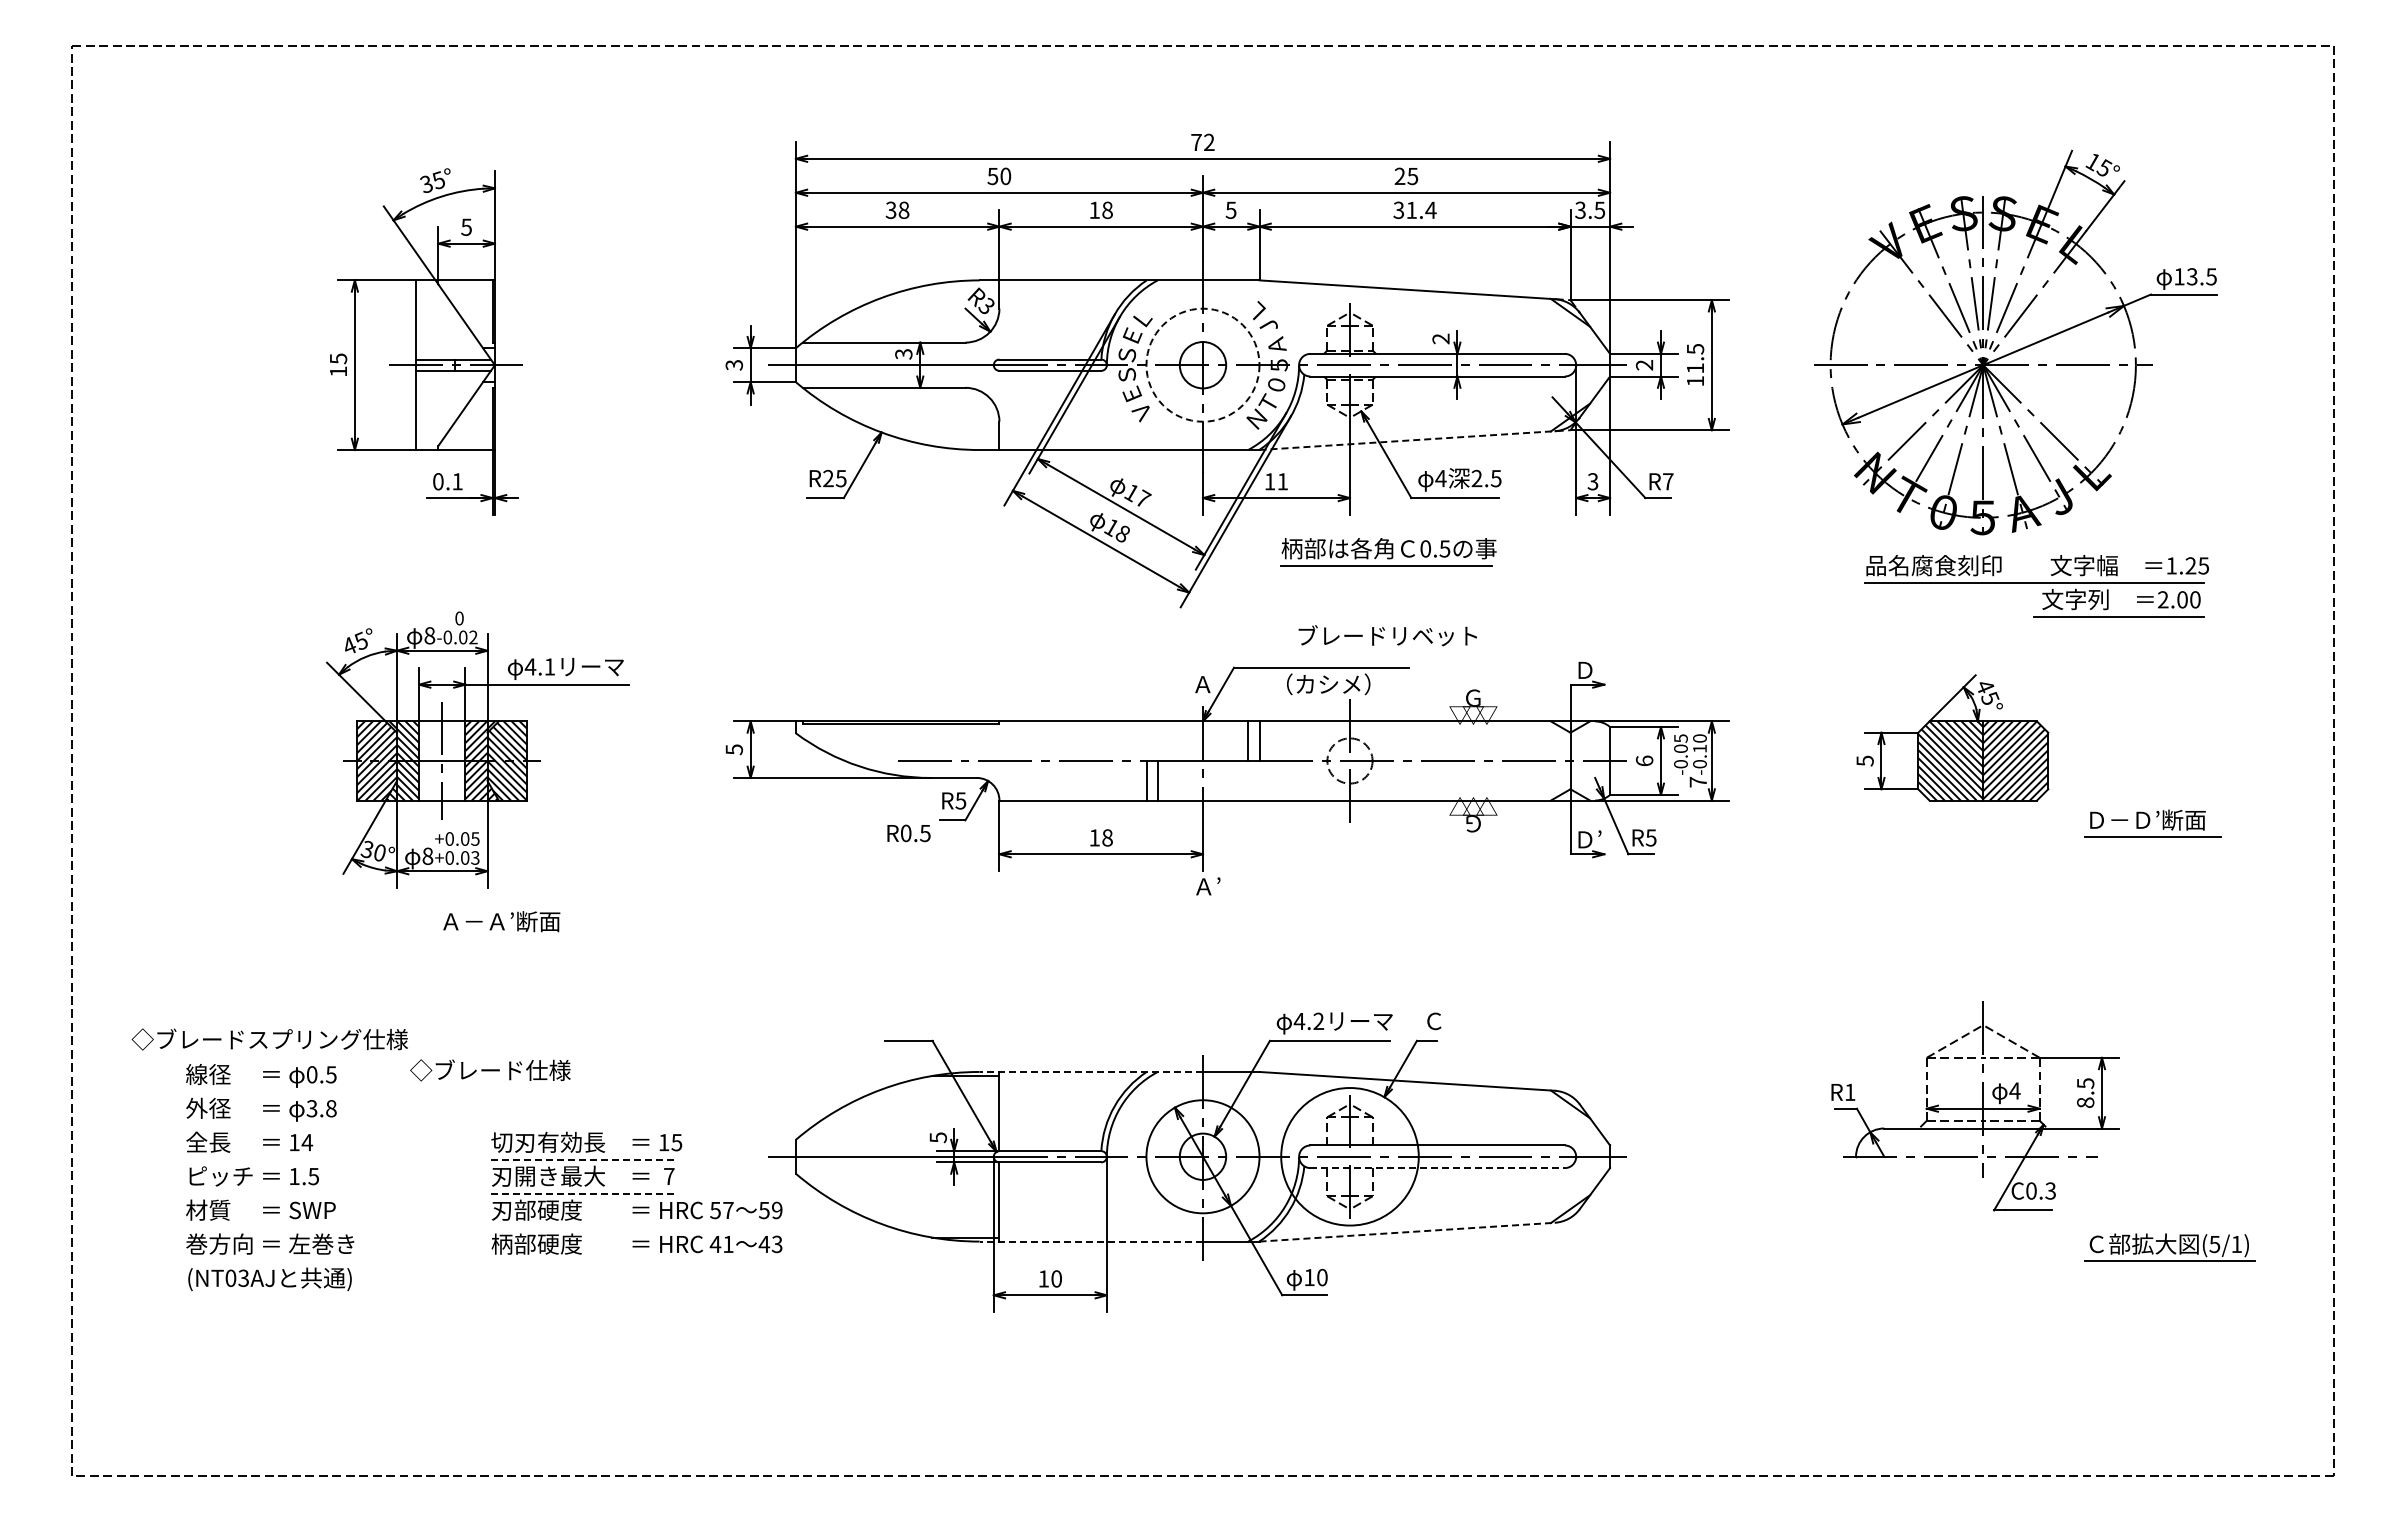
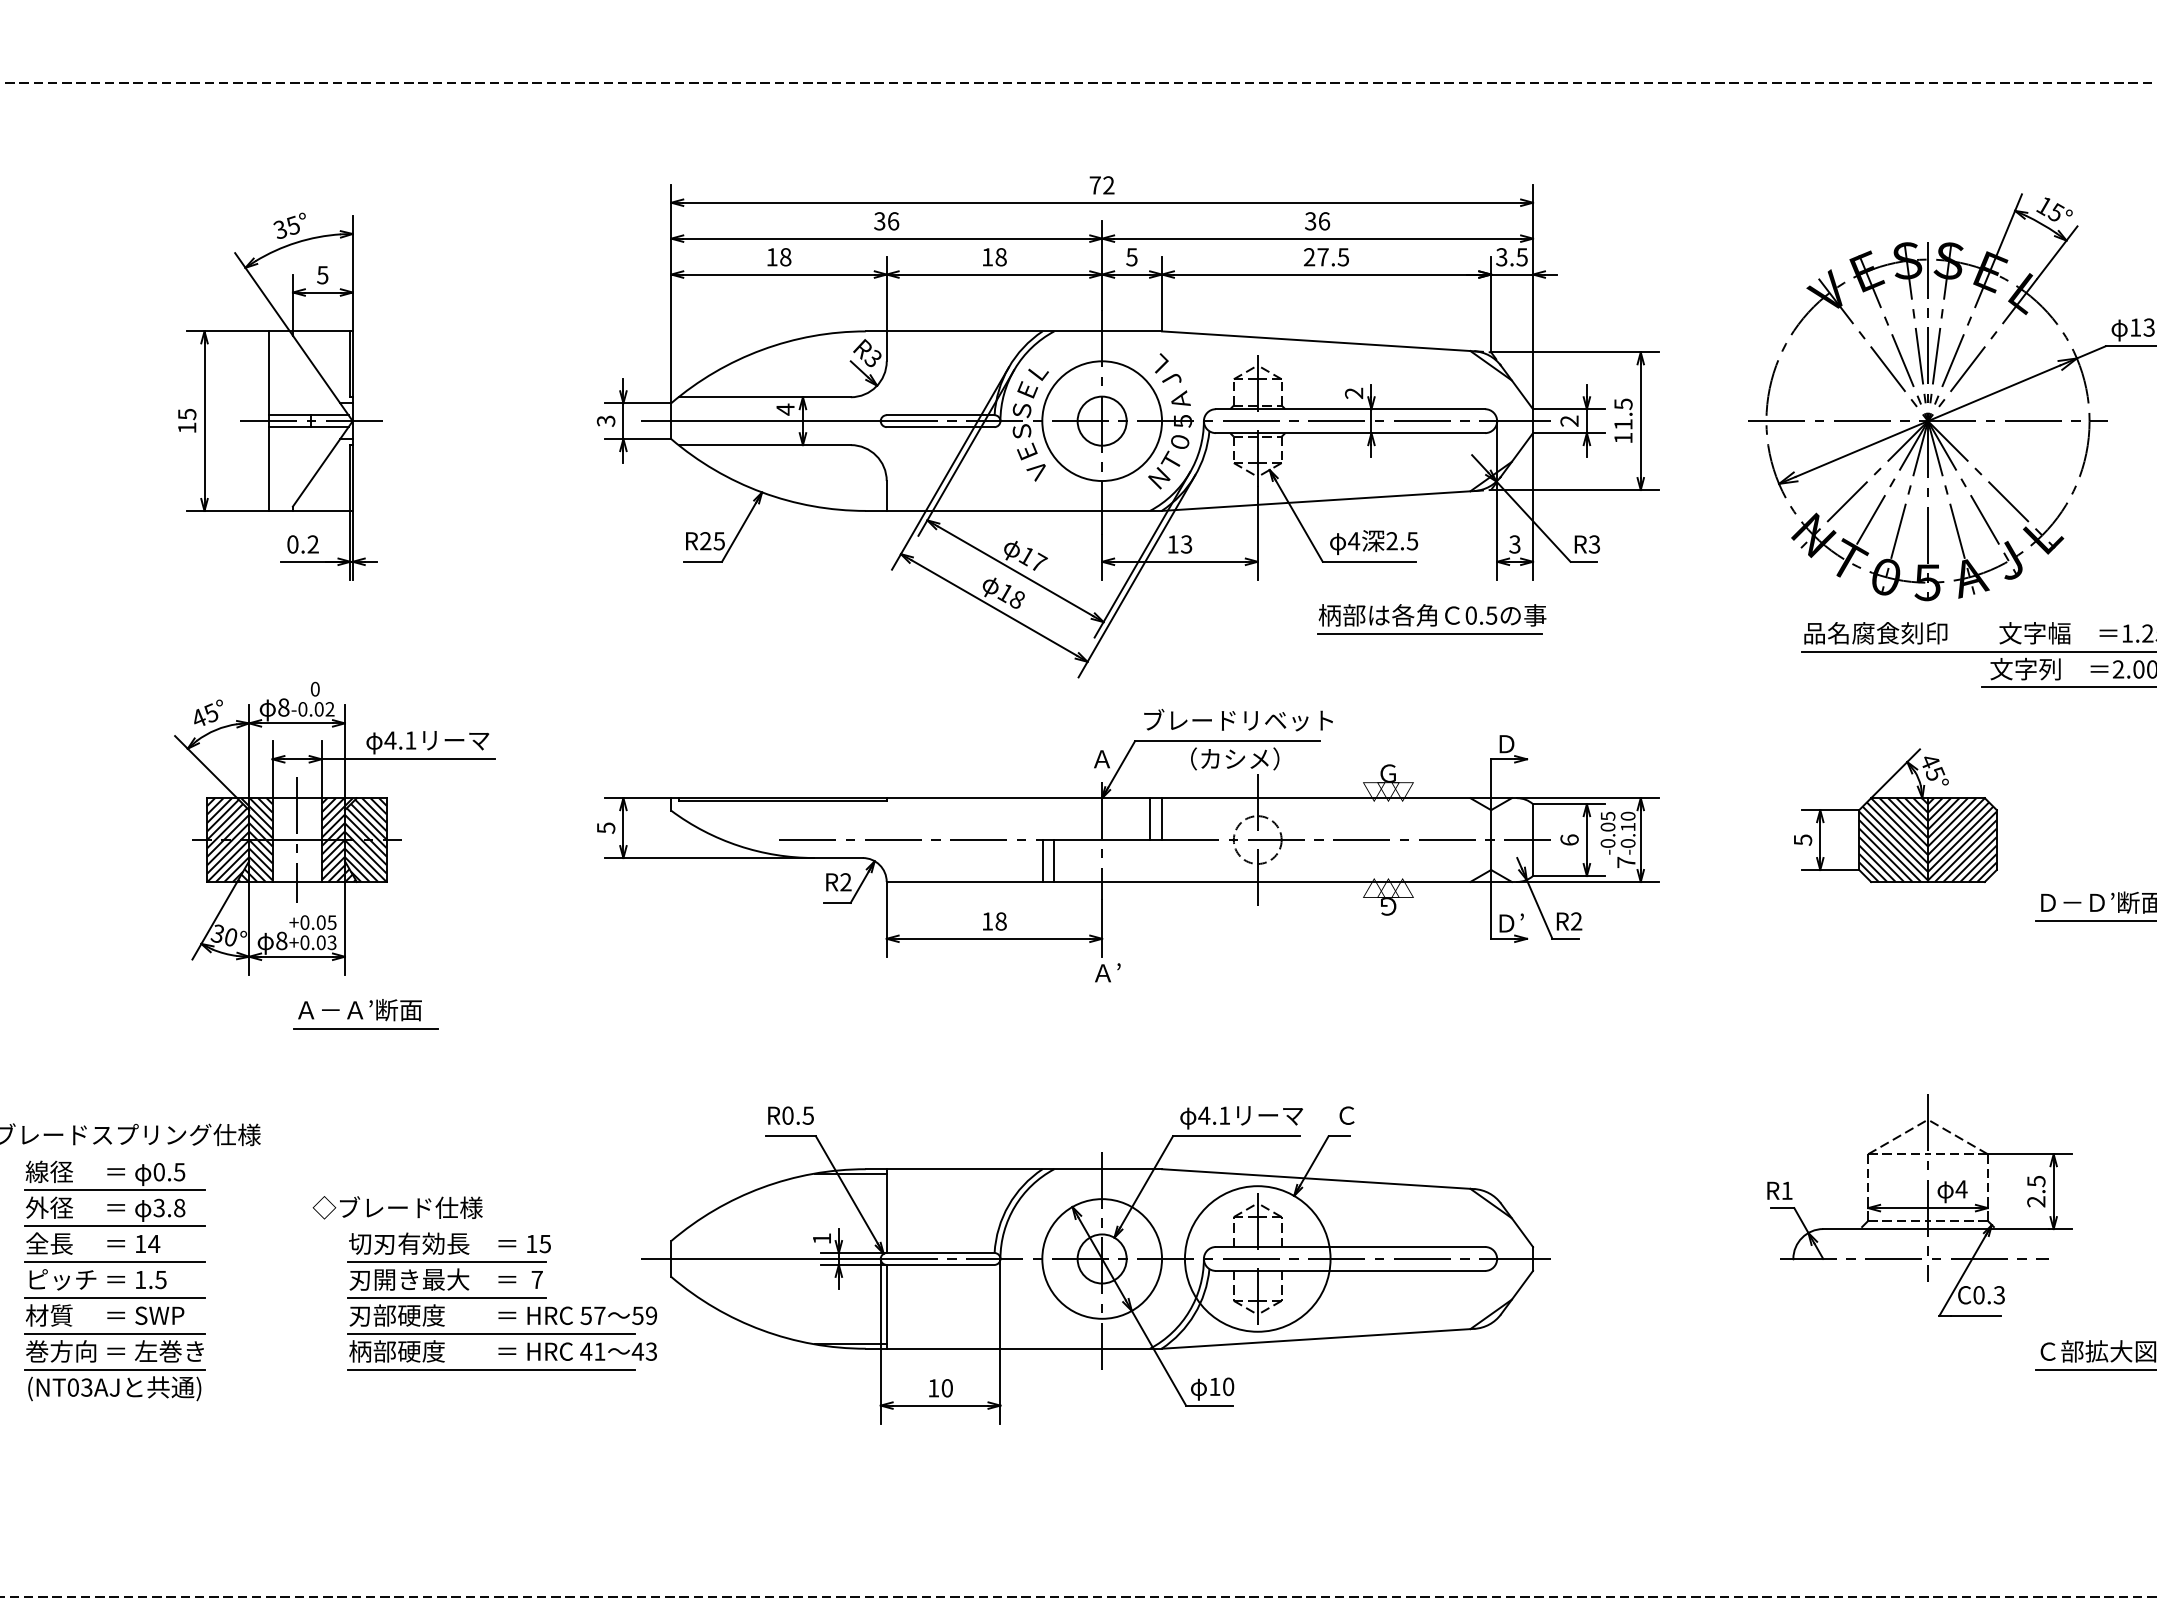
text: (999, 175) -> (886, 220), 50 -> 36
text: (1406, 176) -> (1317, 221), 25 -> 36
text: (890, 210) -> (771, 257), 38 -> 18
text: (1414, 210) -> (1326, 257), 31.4 -> 27.5
text: (903, 354) -> (785, 409), 3 -> 4
circle: (1202, 364) -> (1101, 420), dashed -> solid
line: (1407, 440) -> (1318, 500), dashed -> solid
text: (457, 481) -> (313, 544), 0.1 -> 0.2
text: (1282, 481) -> (1186, 544), 11 -> 13
text: (1667, 481) -> (1593, 544), R7 -> R3
part: (1388, 552) -> (1431, 619), moved
text: (1387, 635) -> (1238, 719), moved
text: (960, 800) -> (845, 881), R5 -> R2
text: (908, 833) -> (790, 1115), moved
text: (1650, 837) -> (1575, 921), R5 -> R2
line: (507, 939) -> (366, 1029), added
text: (1318, 1020) -> (1224, 1114), 4.2 -> 4.1
text: (490, 1070) -> (397, 1207), moved
line: (1091, 1071) -> (984, 1168), dashed -> solid
line: (269, 1091) -> (114, 1189), added
text: (2085, 1102) -> (2036, 1201), 8.5 -> 2.5
line: (269, 1125) -> (114, 1225), added
text: (938, 1137) -> (822, 1238), 5 -> 1
line: (269, 1159) -> (114, 1261), added
line: (584, 1159) -> (447, 1261), dashed -> solid
line: (1438, 1168) -> (1351, 1271), dashed -> solid
line: (269, 1193) -> (114, 1297), added
line: (584, 1193) -> (447, 1297), dashed -> solid
line: (269, 1227) -> (114, 1333), added
line: (625, 1227) -> (490, 1333), added
line: (1407, 1232) -> (1318, 1339), dashed -> solid
line: (1091, 1241) -> (984, 1348), dashed -> solid
line: (269, 1261) -> (114, 1369), added
line: (625, 1261) -> (490, 1369), added

